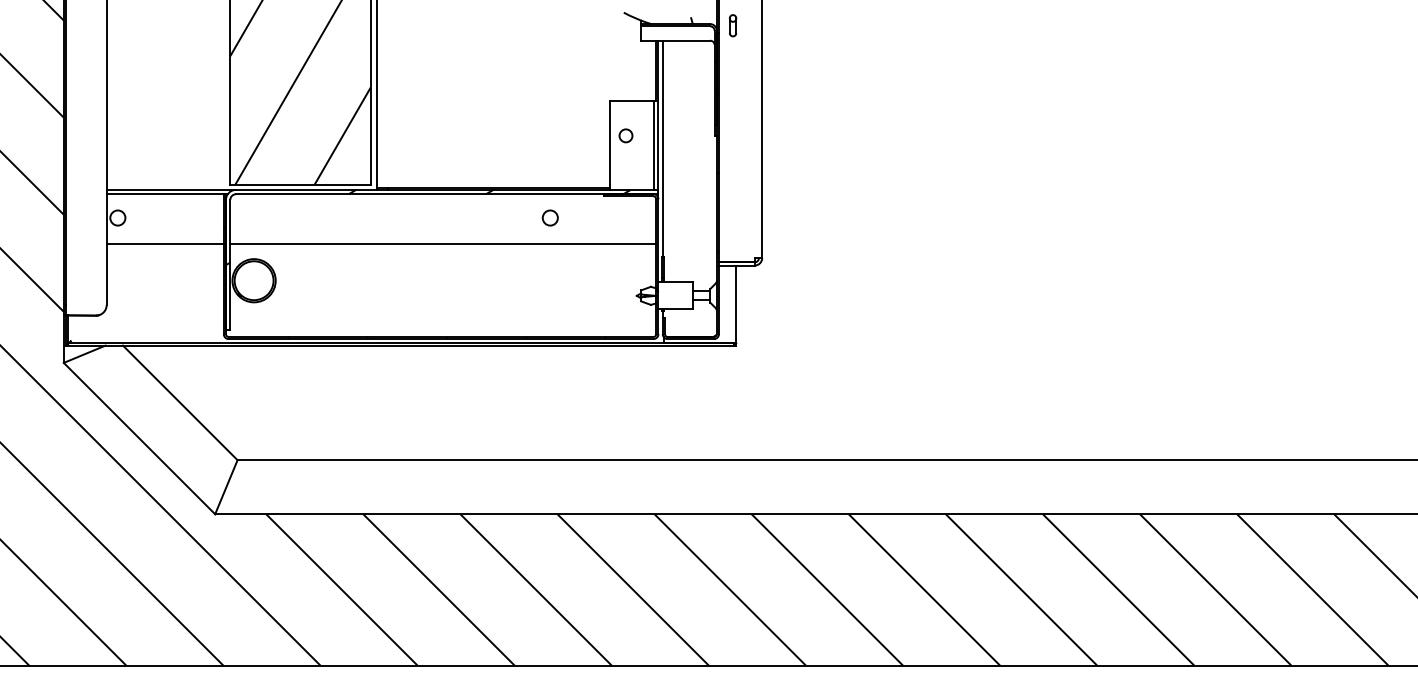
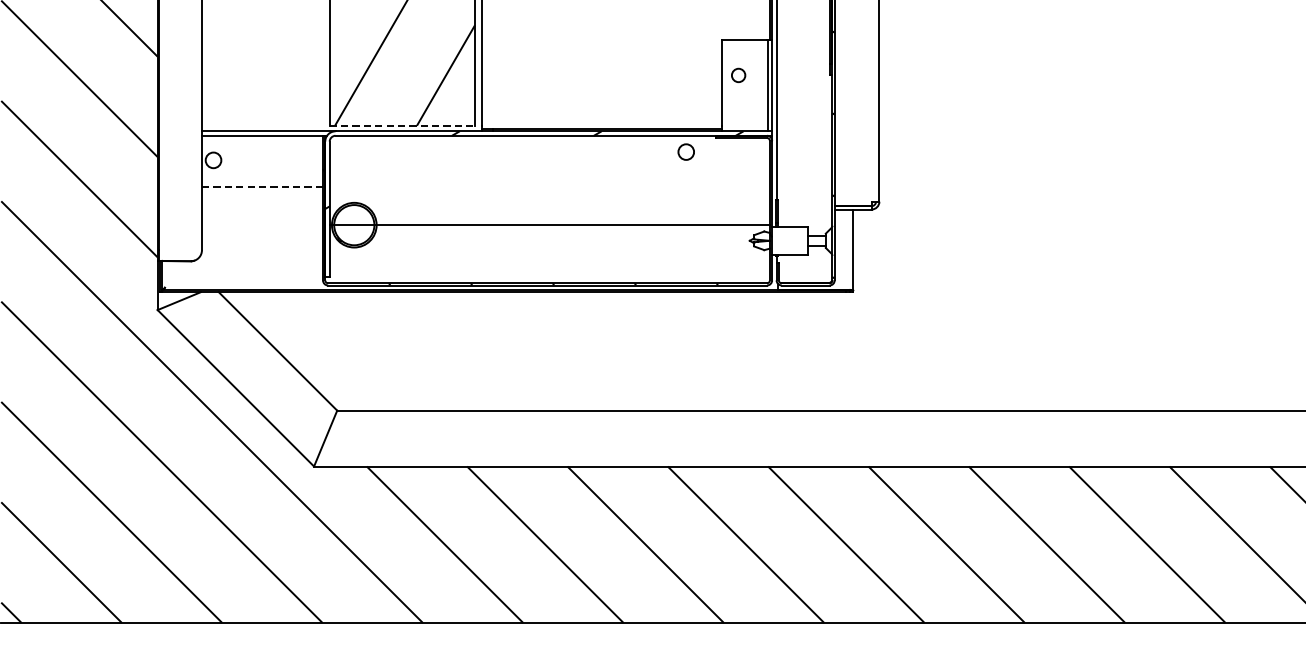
line: (301, 184) -> (403, 125), solid -> dashed
circle: (549, 217) -> (685, 151), moved
line: (165, 243) -> (262, 186), solid -> dashed
line: (443, 243) -> (550, 224), moved

